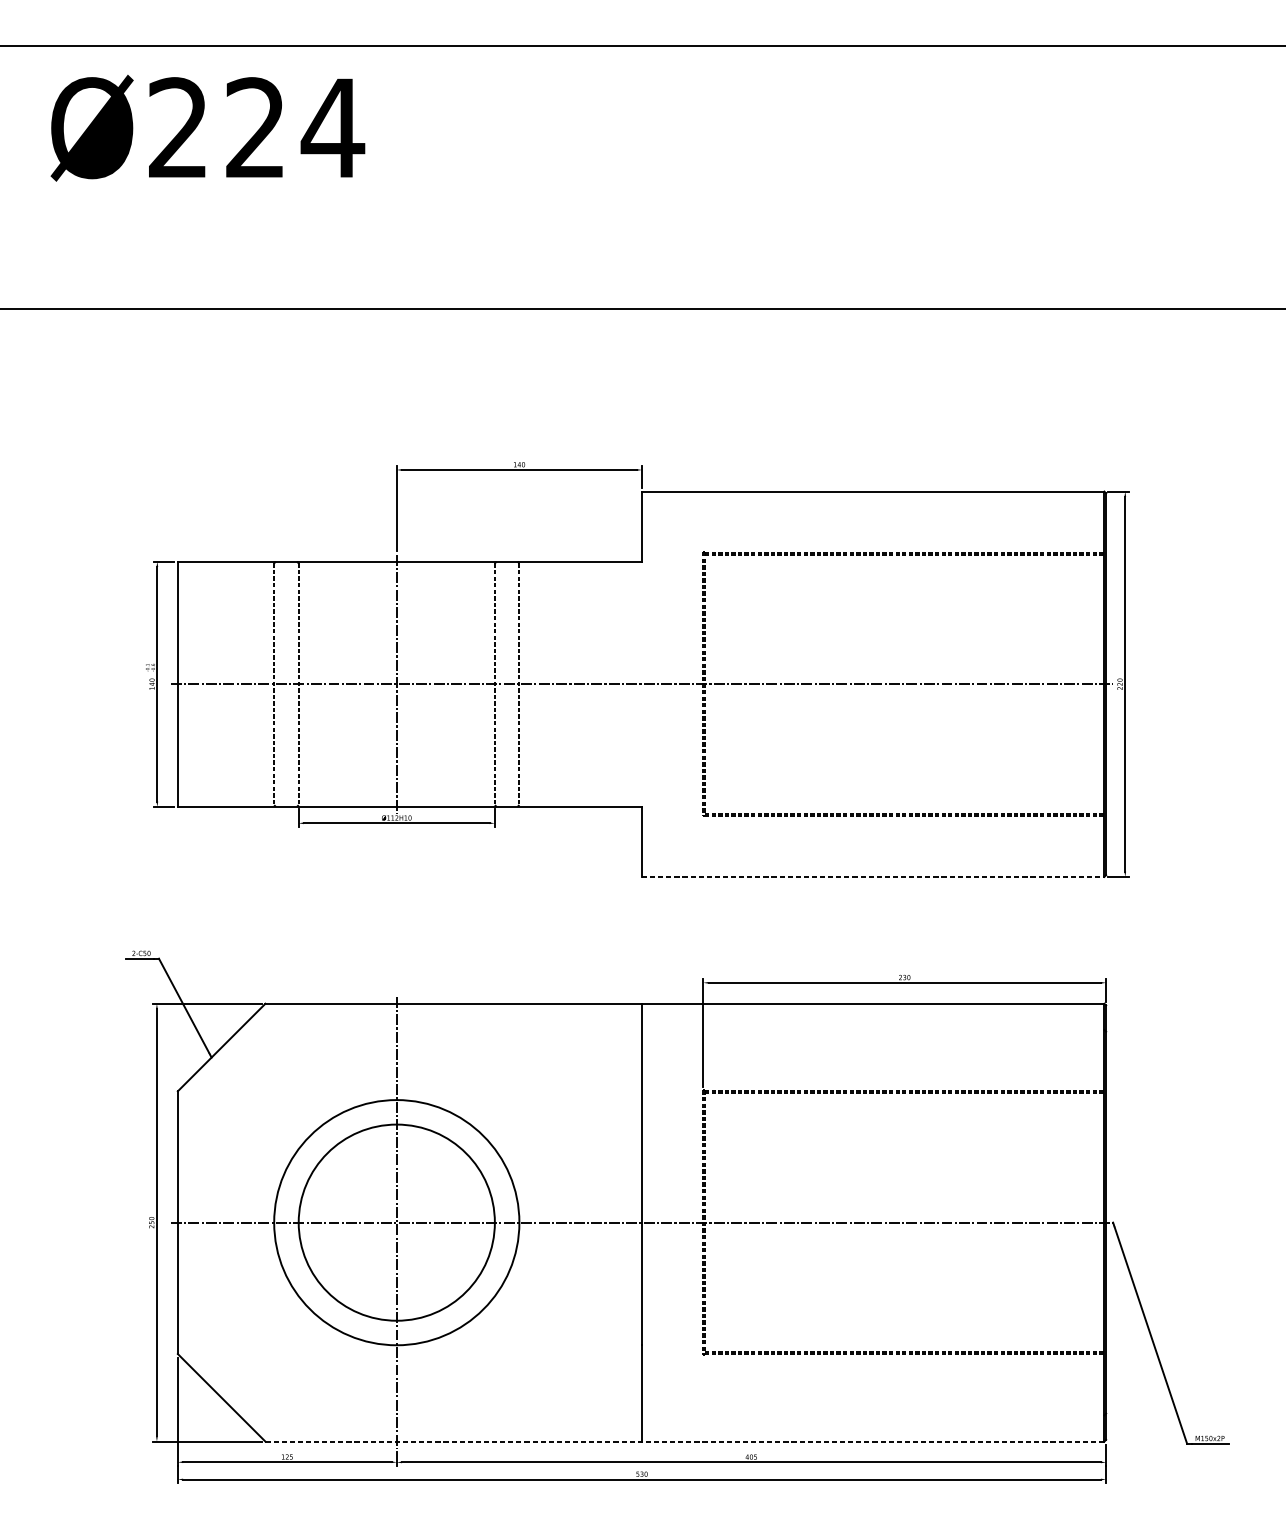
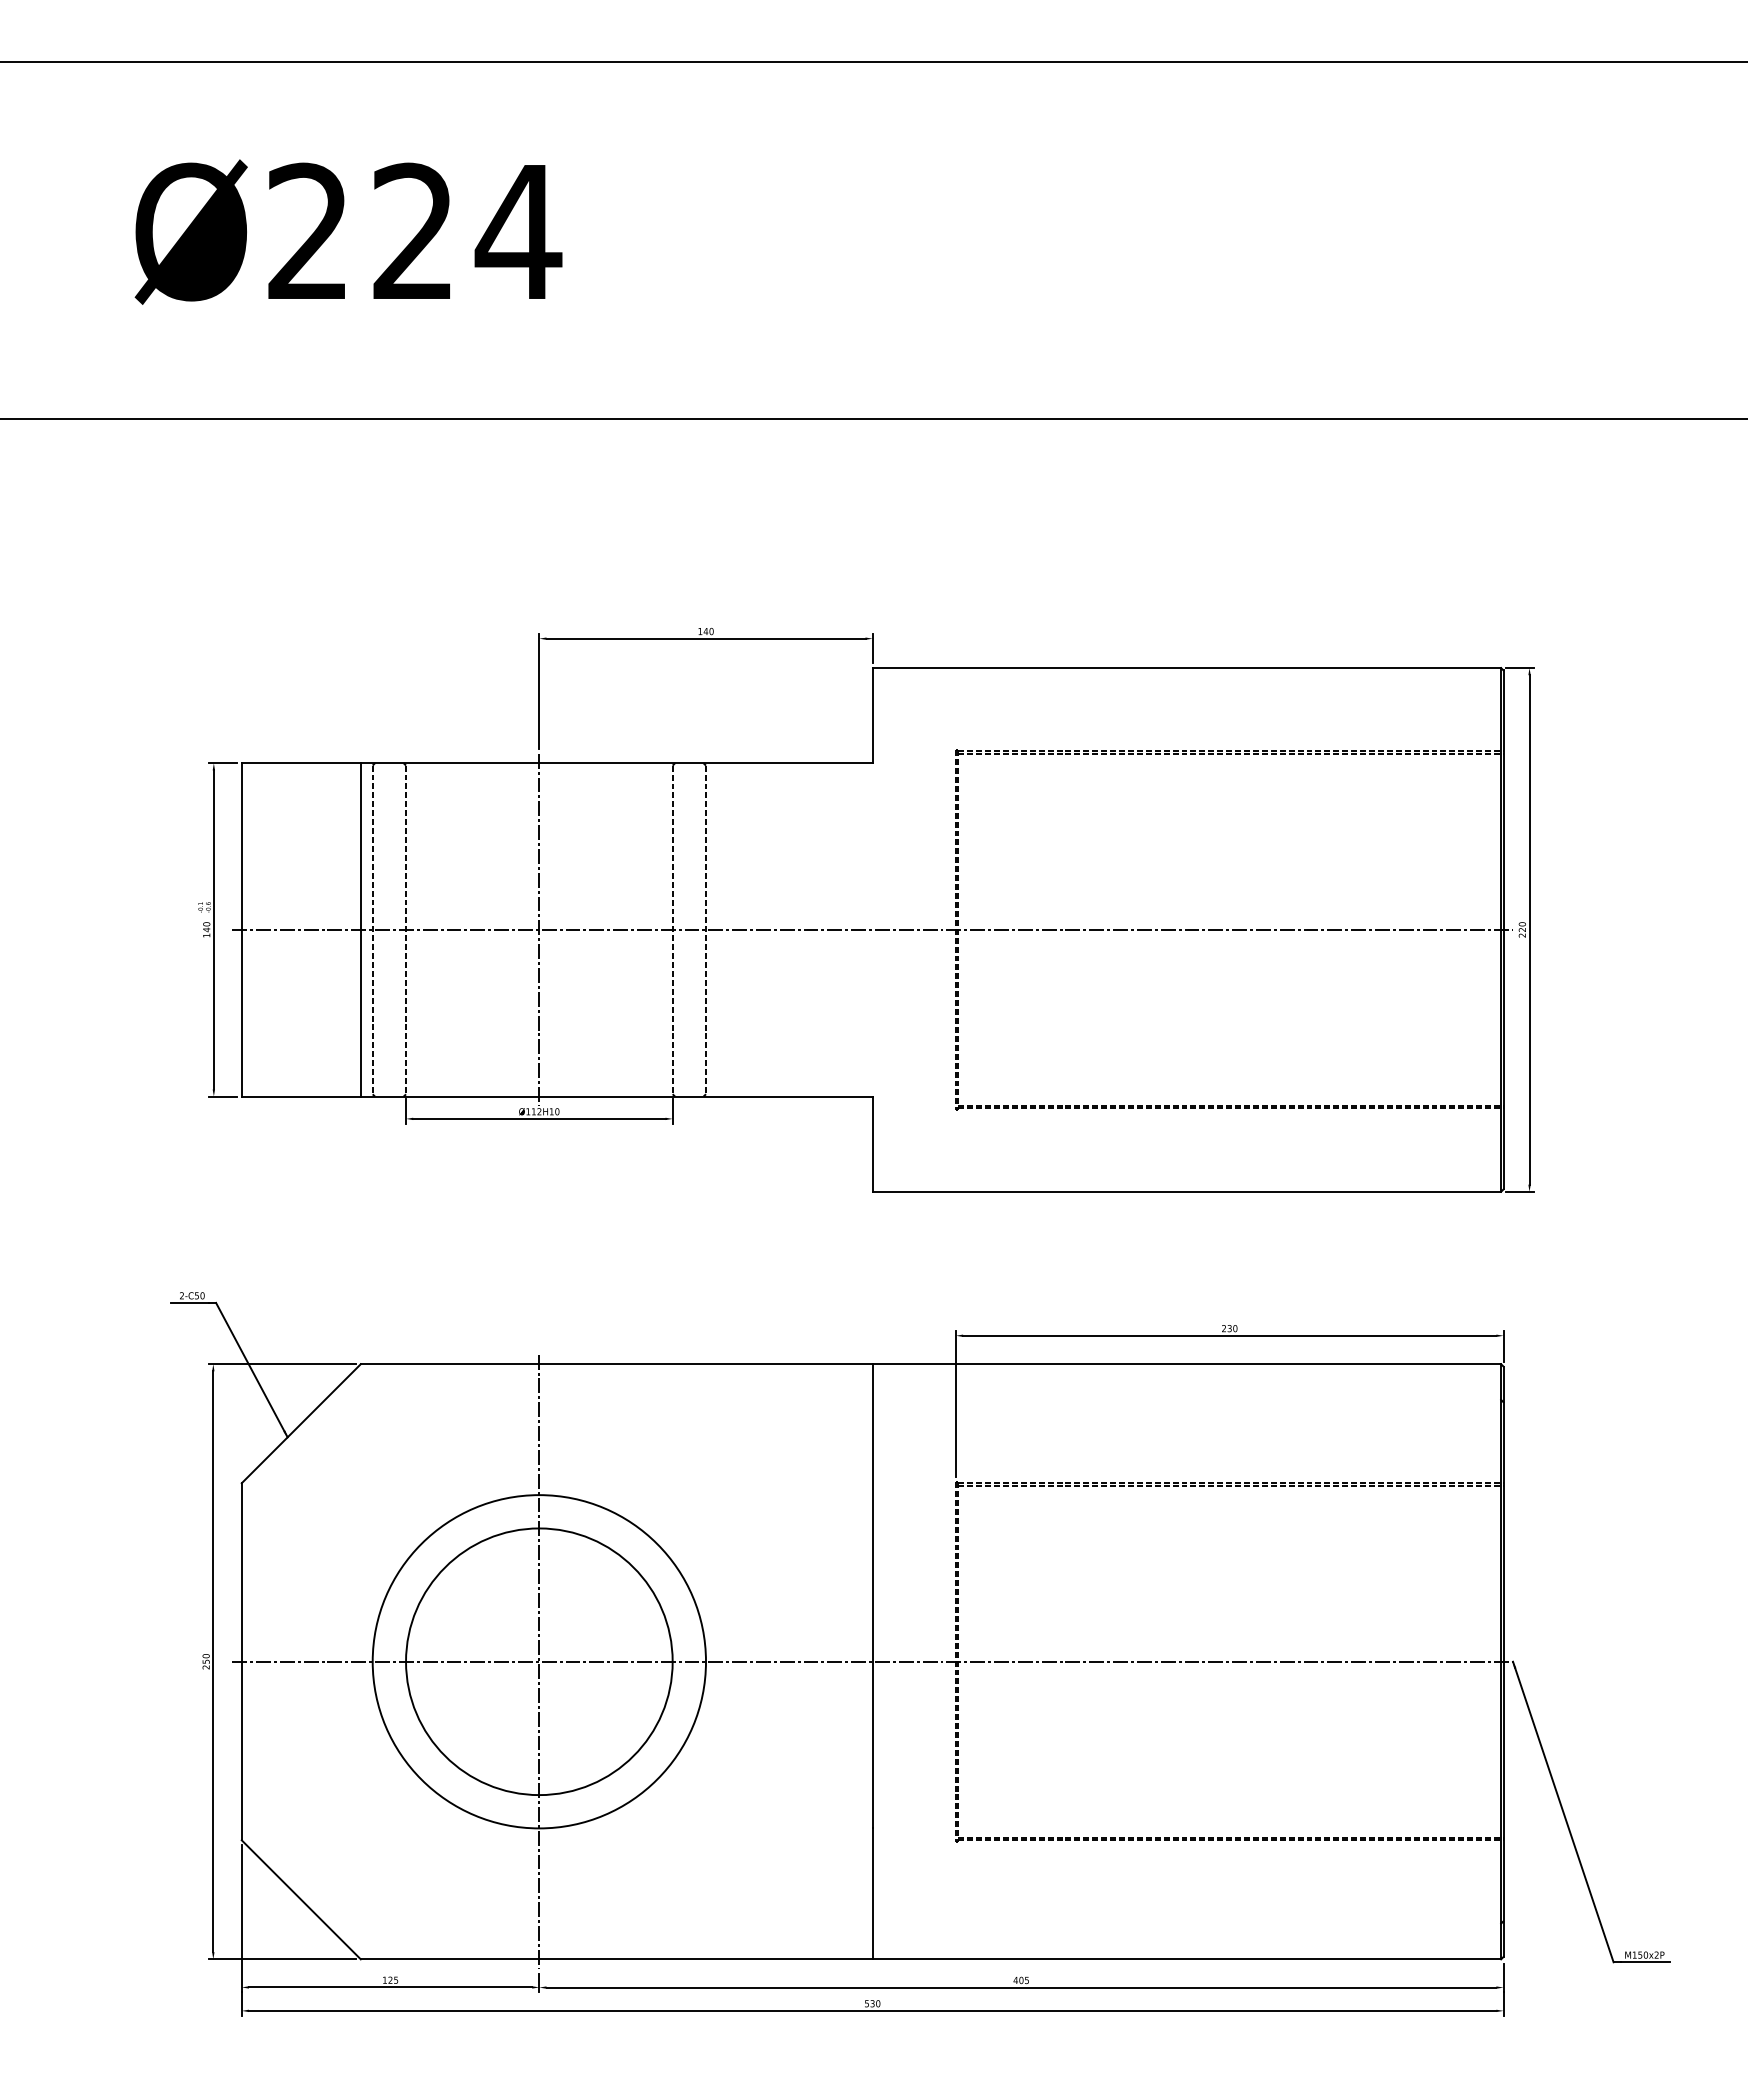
text: (207, 127) -> (348, 231), moved
line: (265, 683) -> (360, 929), added
line: (873, 876) -> (1187, 1191), dashed -> solid
line: (685, 1441) -> (931, 1959), dashed -> solid

